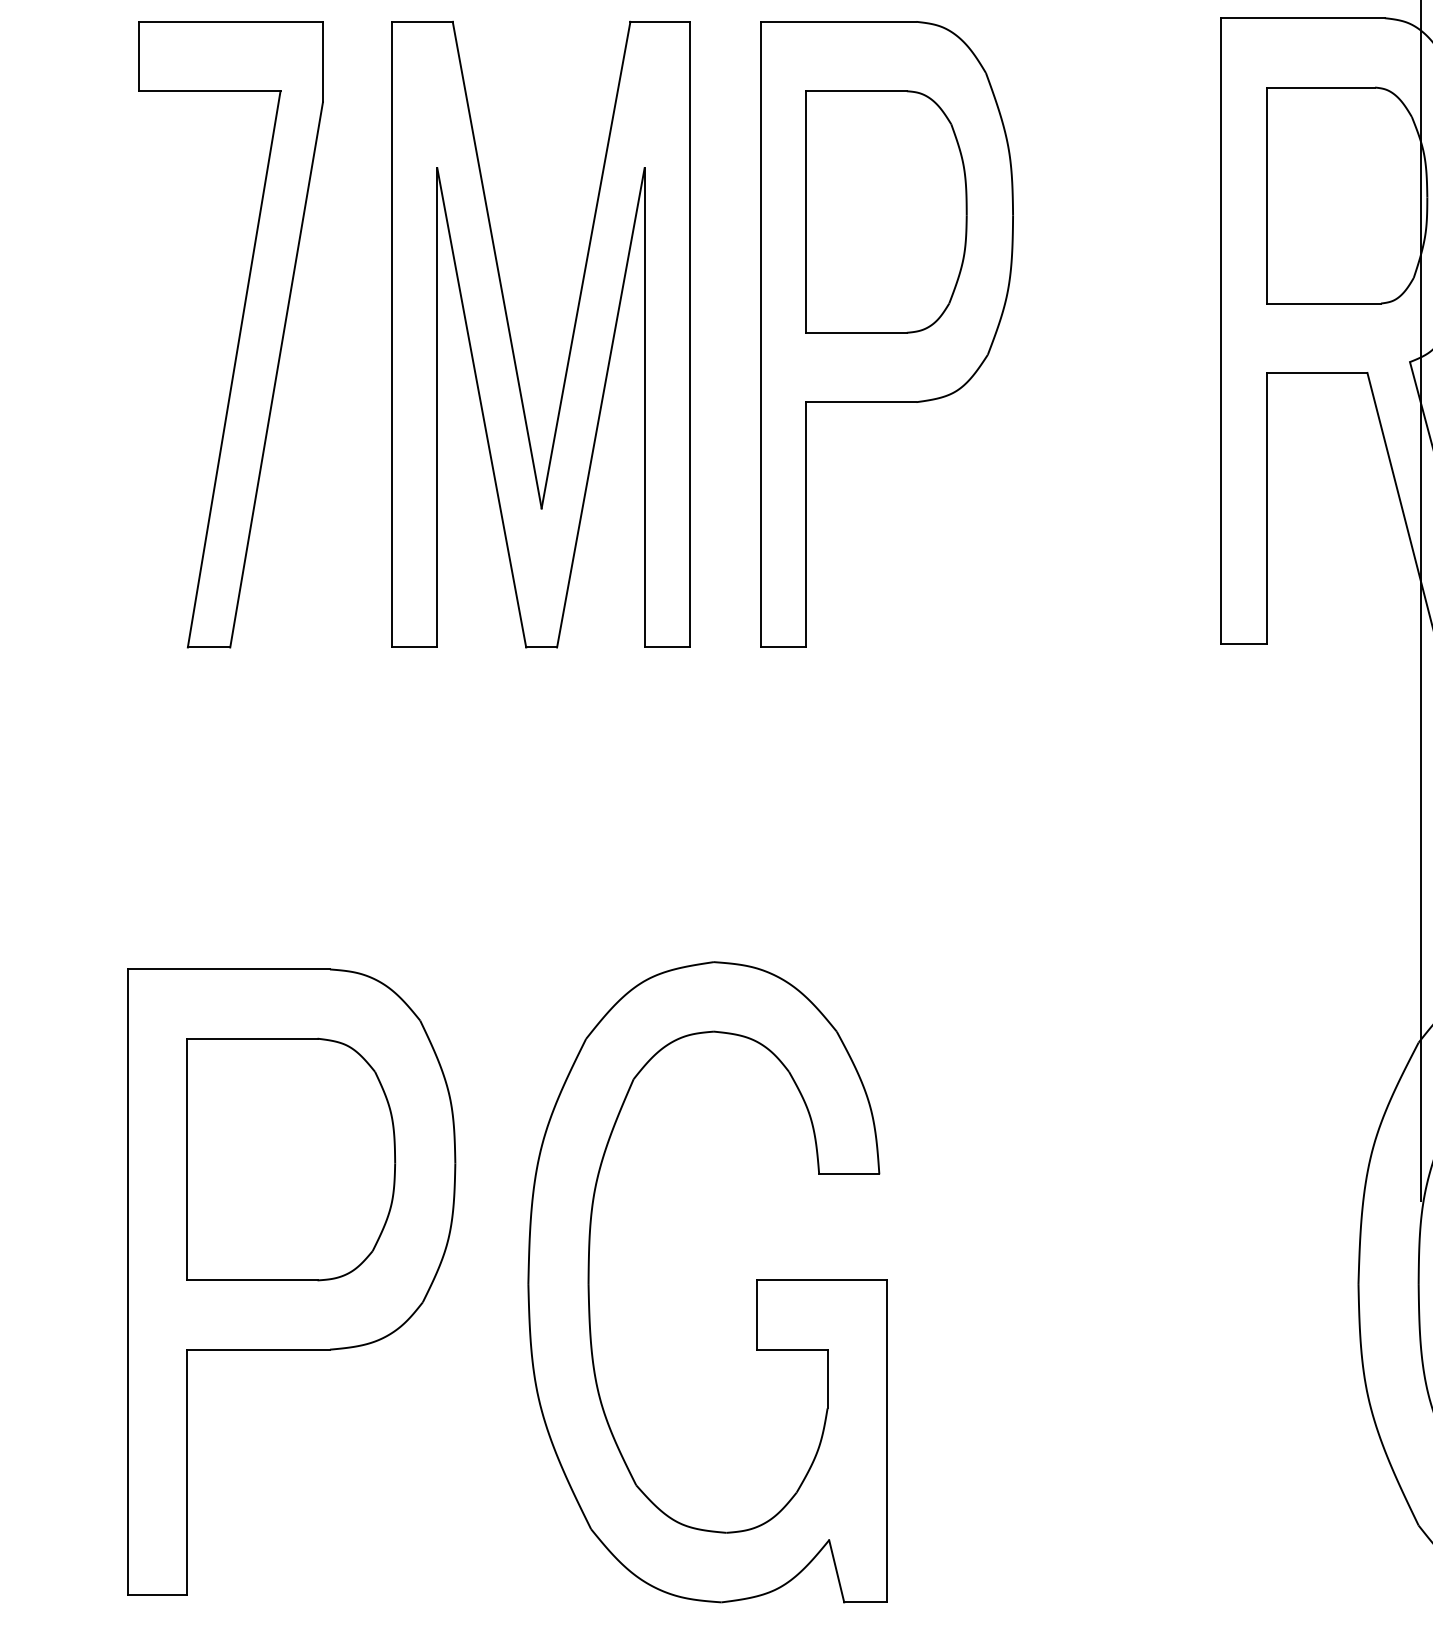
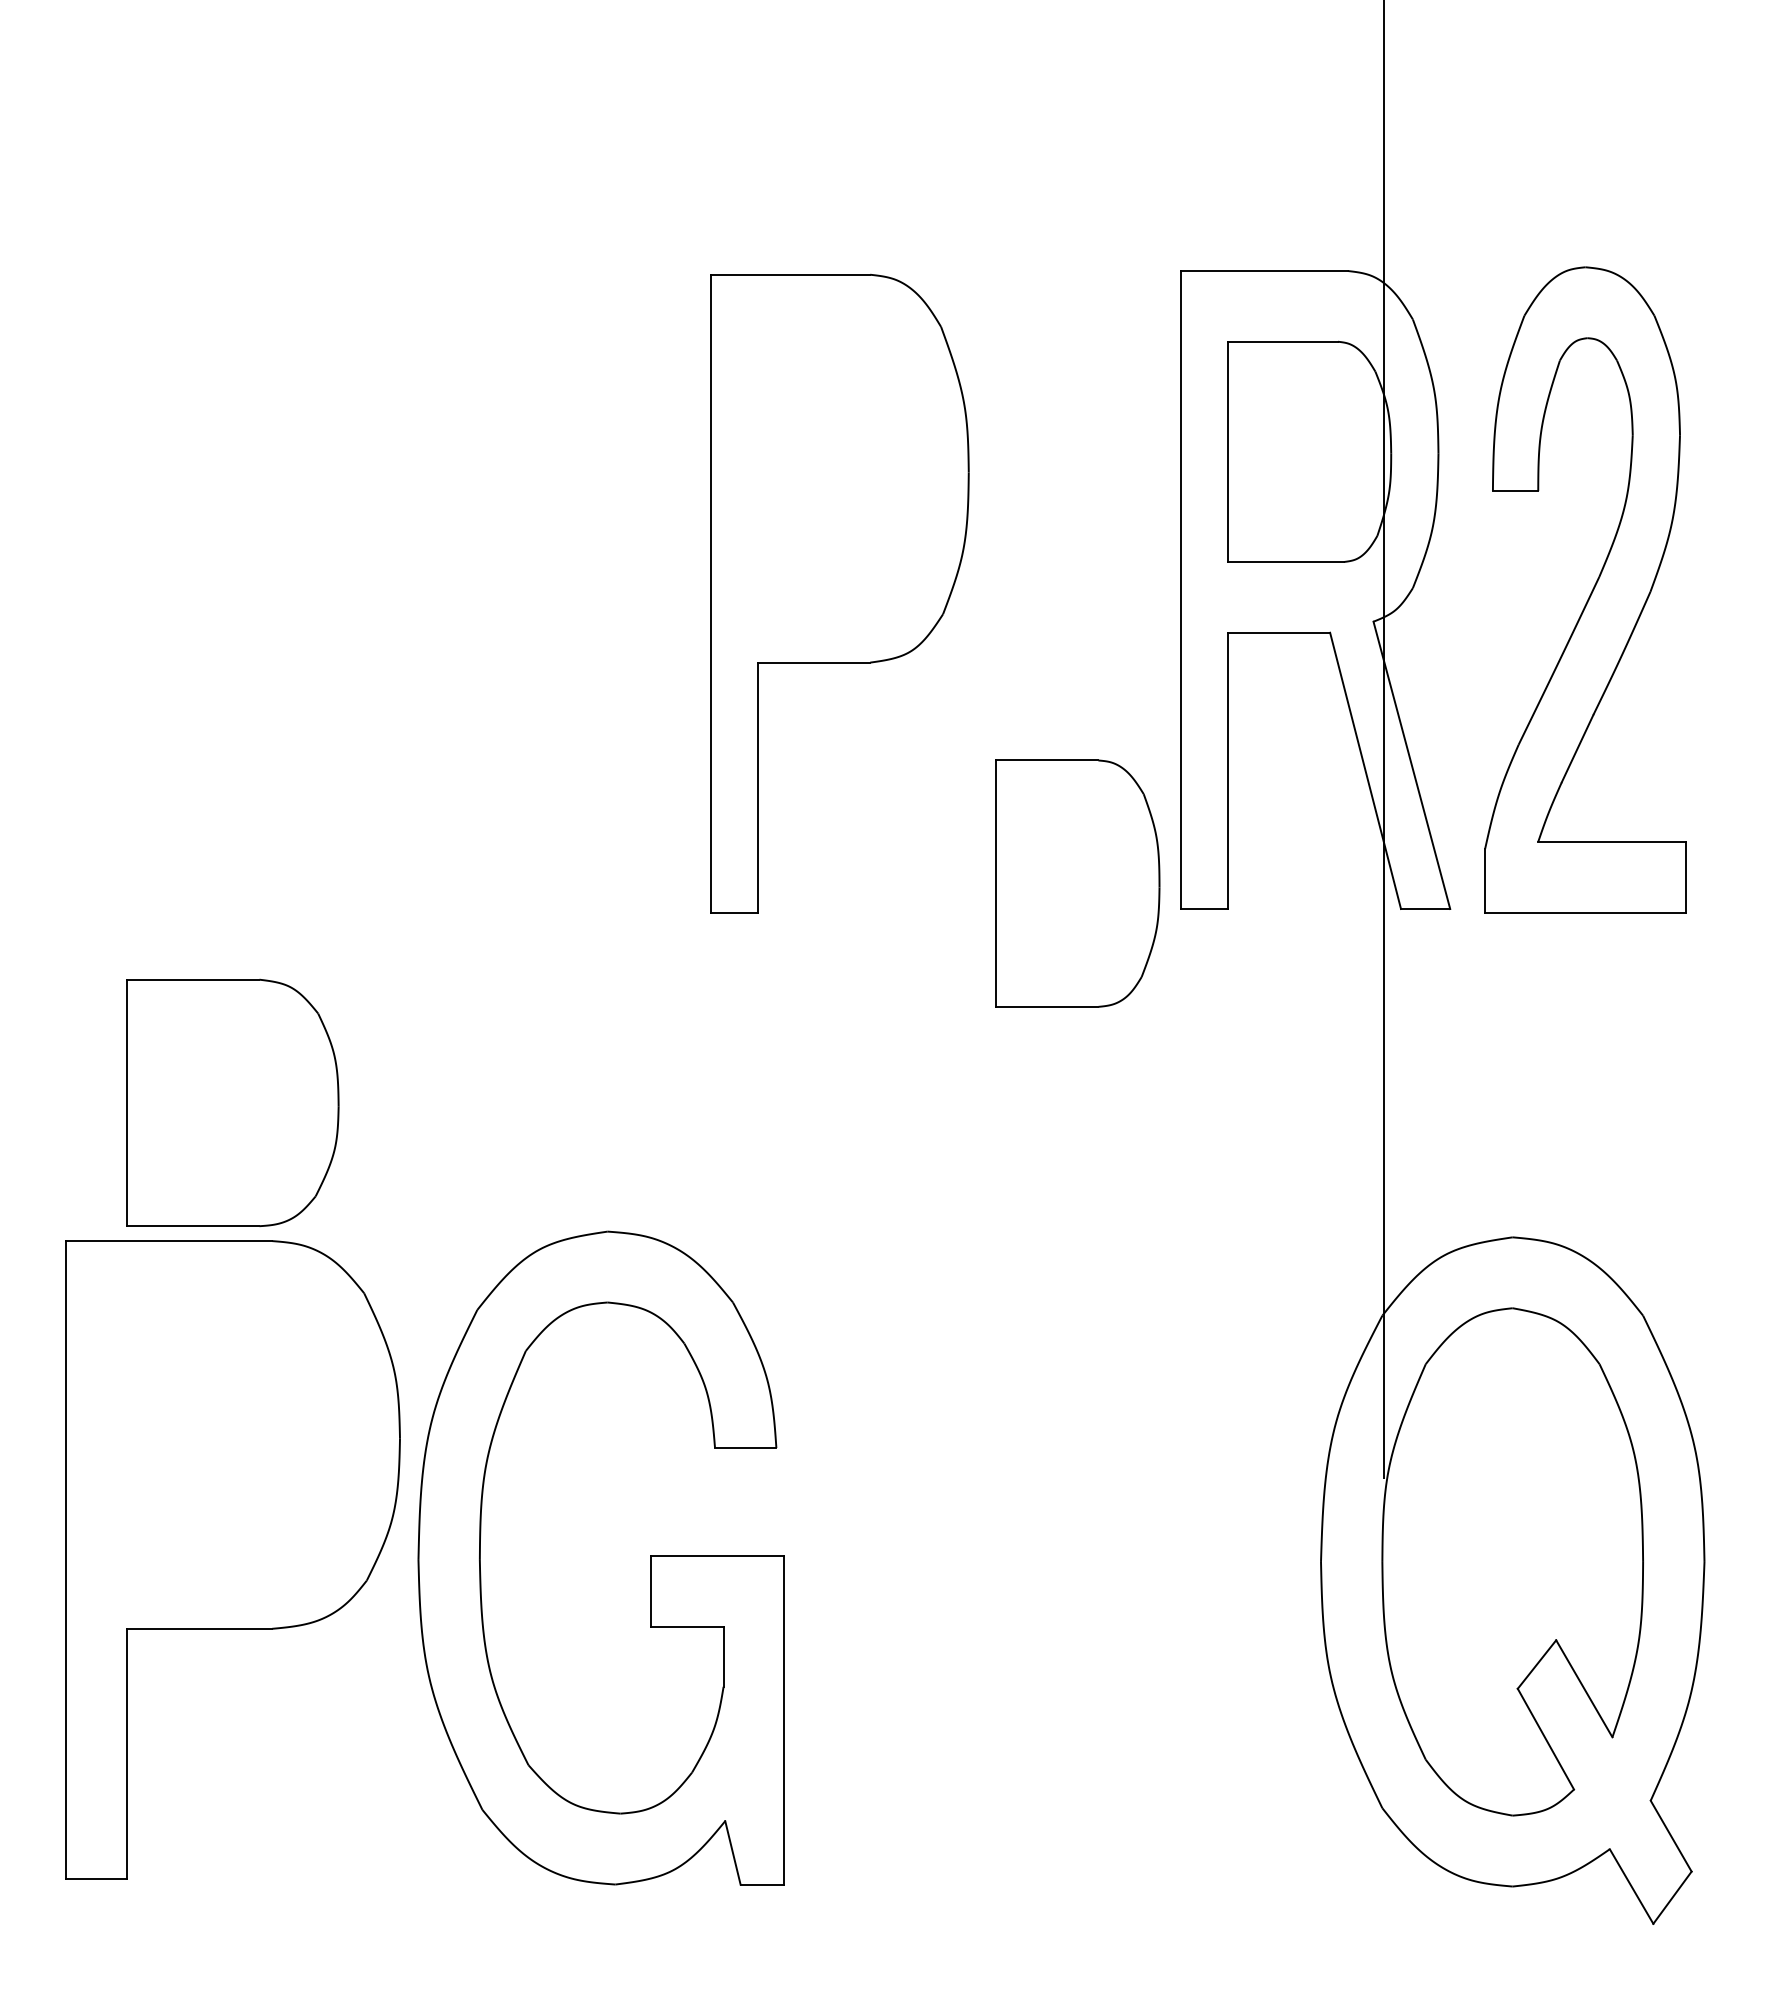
part: (886, 211) -> (1077, 883), moved
part: (239, 334) -> (179, 593), removed
part: (511, 337) -> (457, 596), removed
part: (291, 1159) -> (232, 1102), moved
part: (755, 1281) -> (650, 1557), moved

